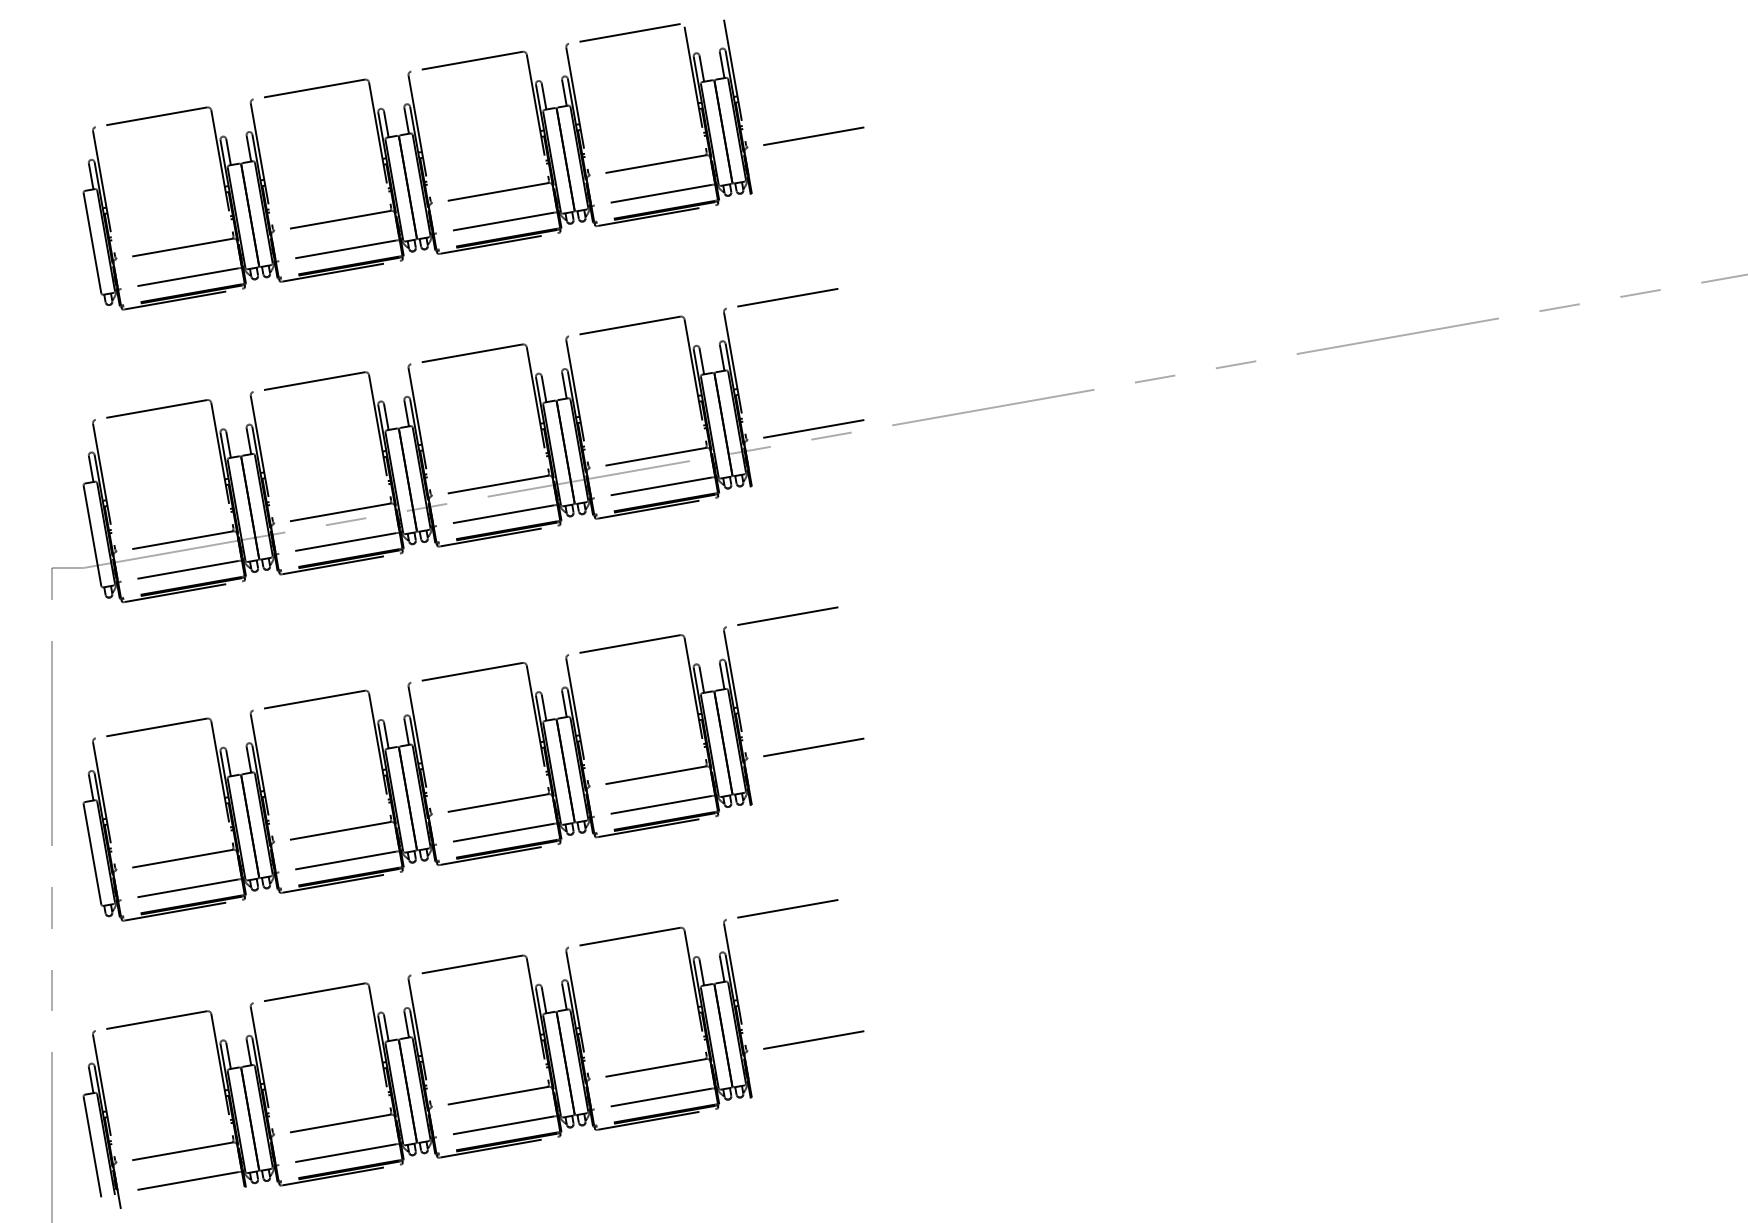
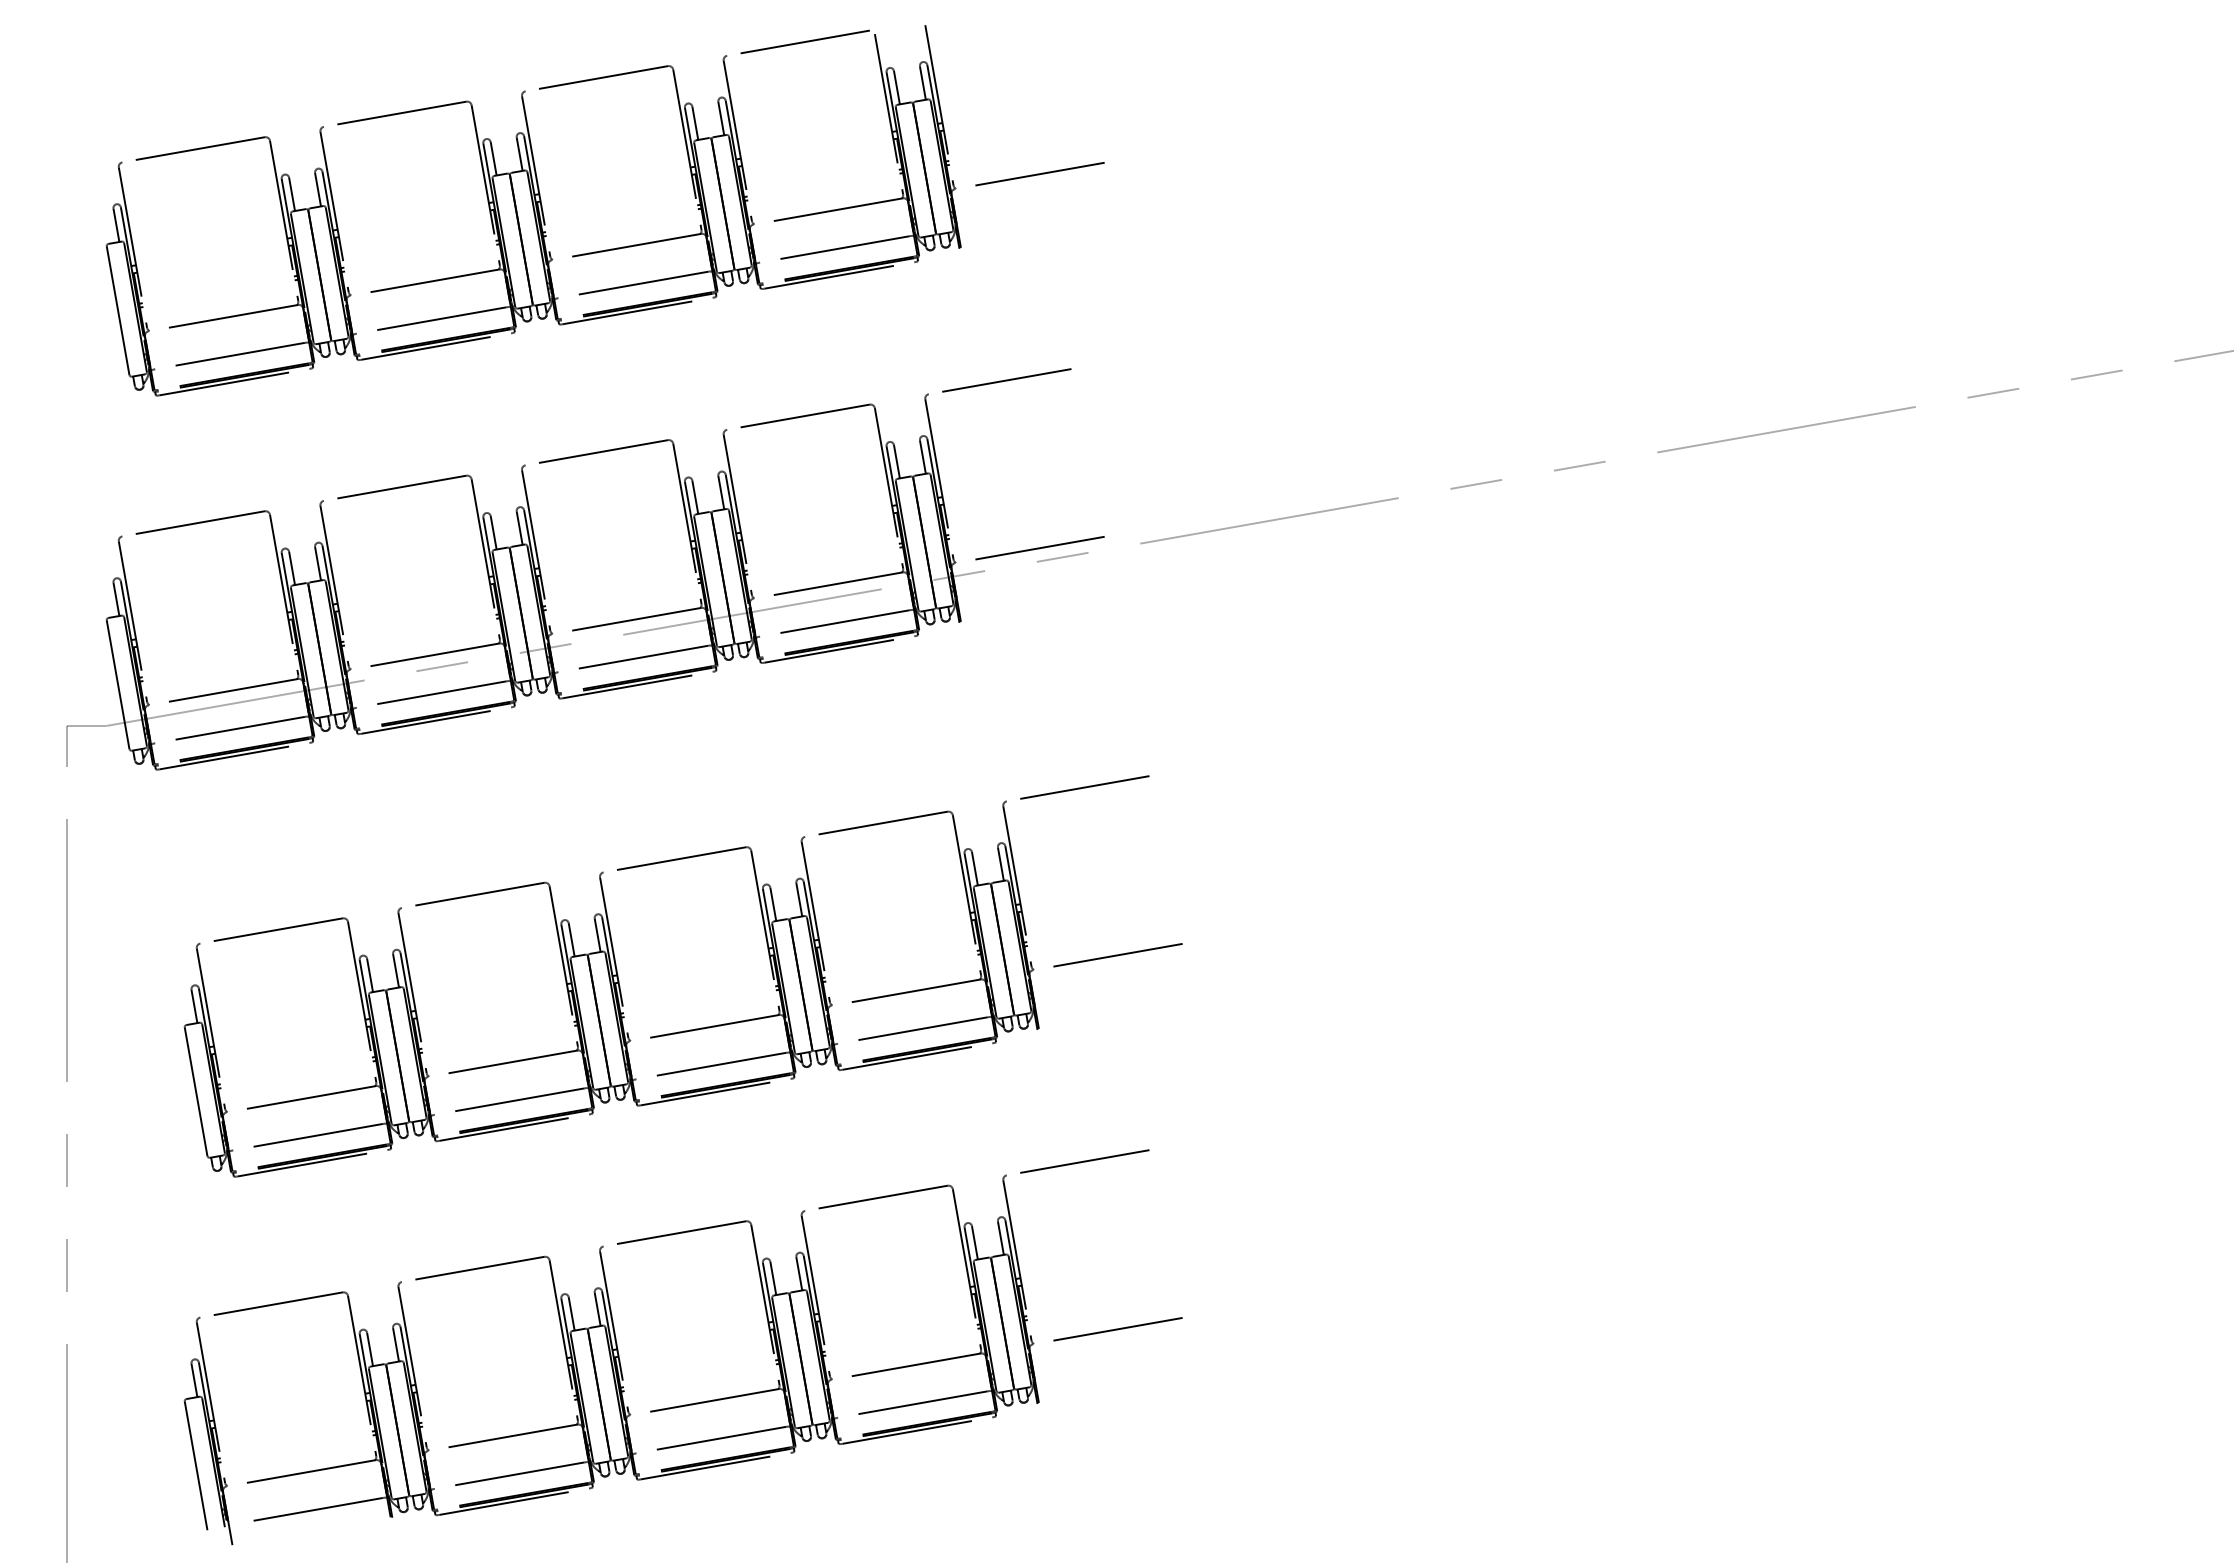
part: (463, 861) -> (670, 1101), moved

